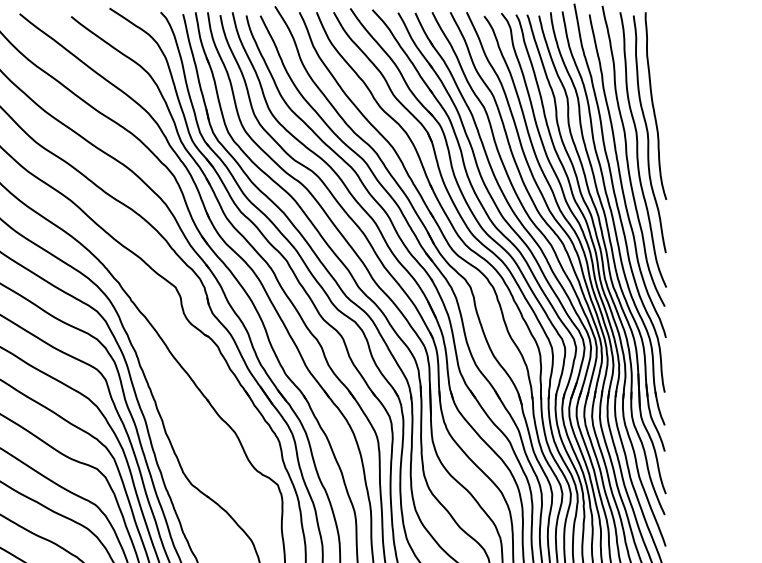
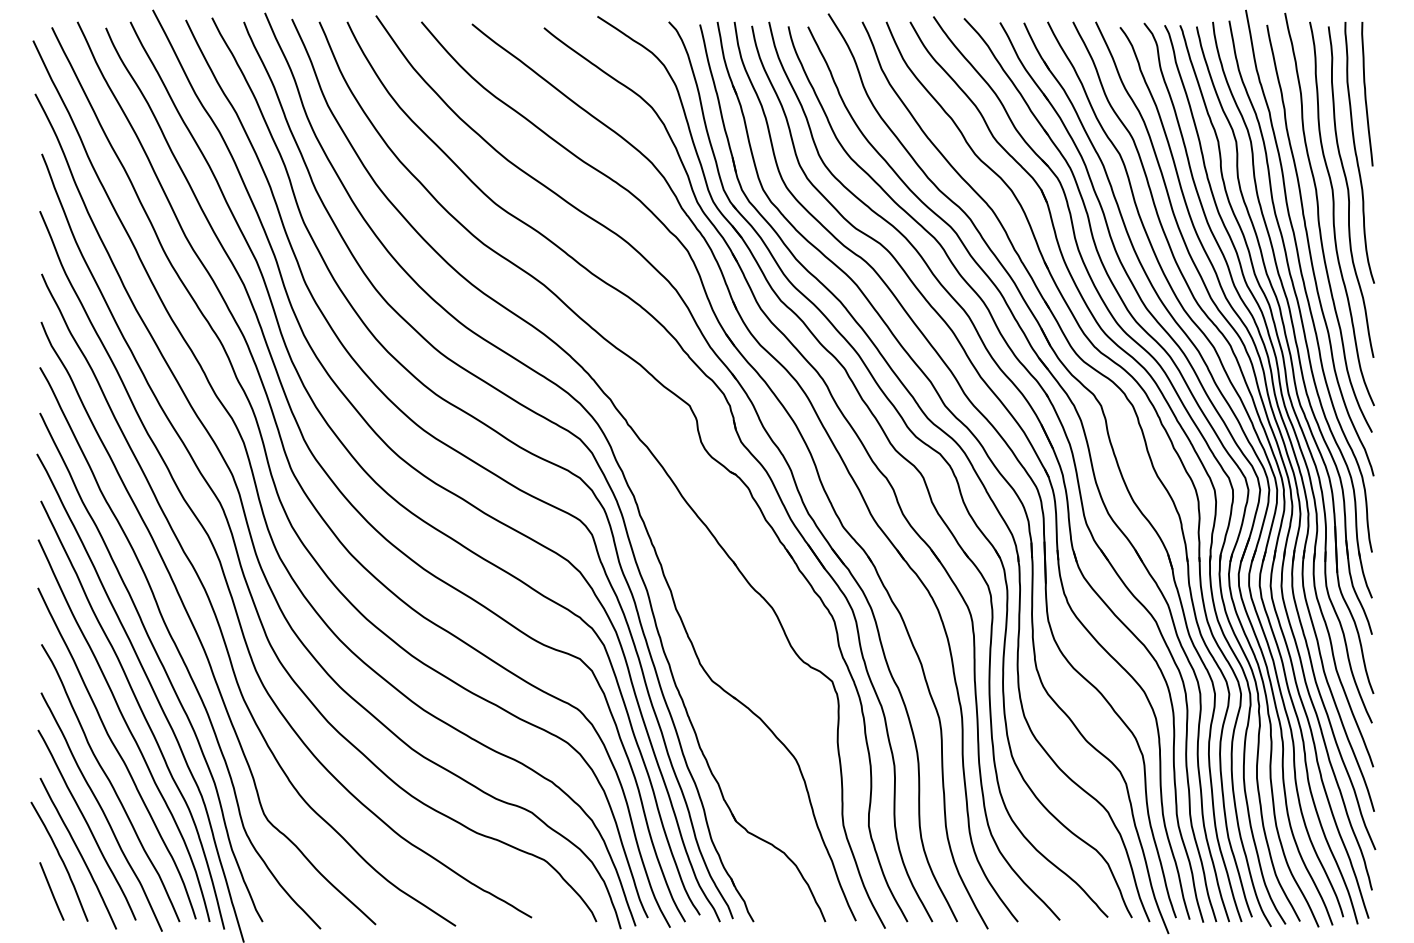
curve: (660, 64) -> (1366, 94), added

